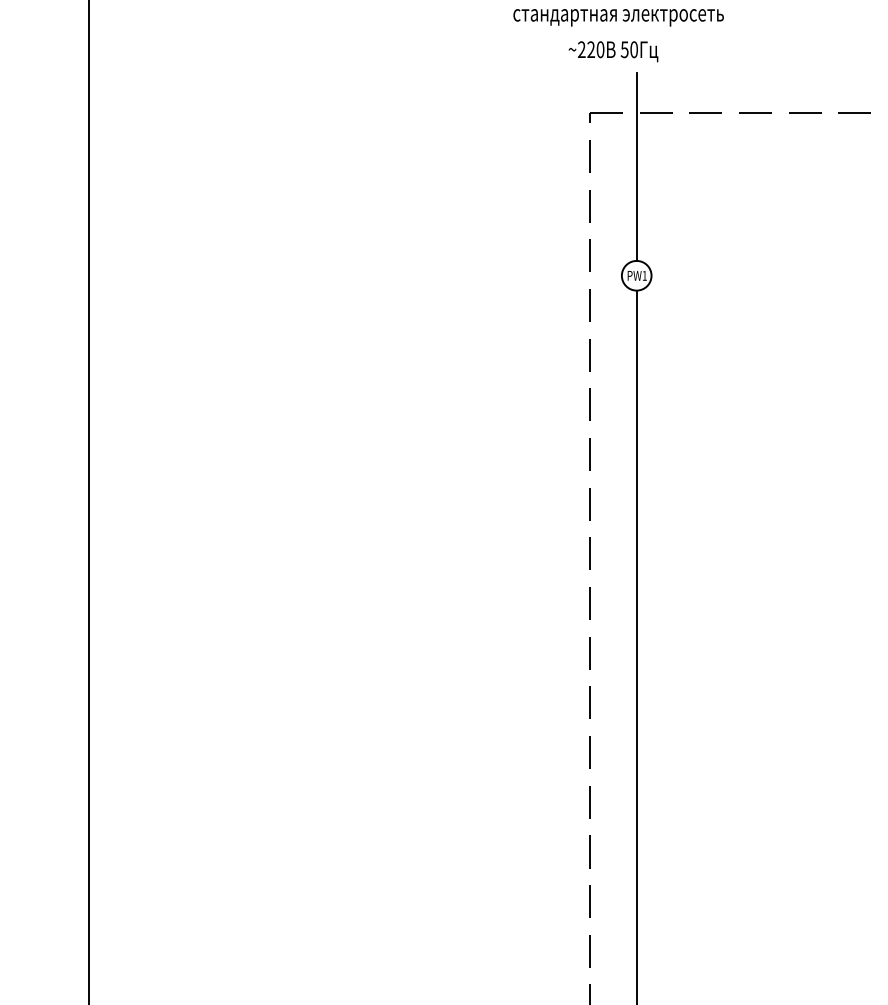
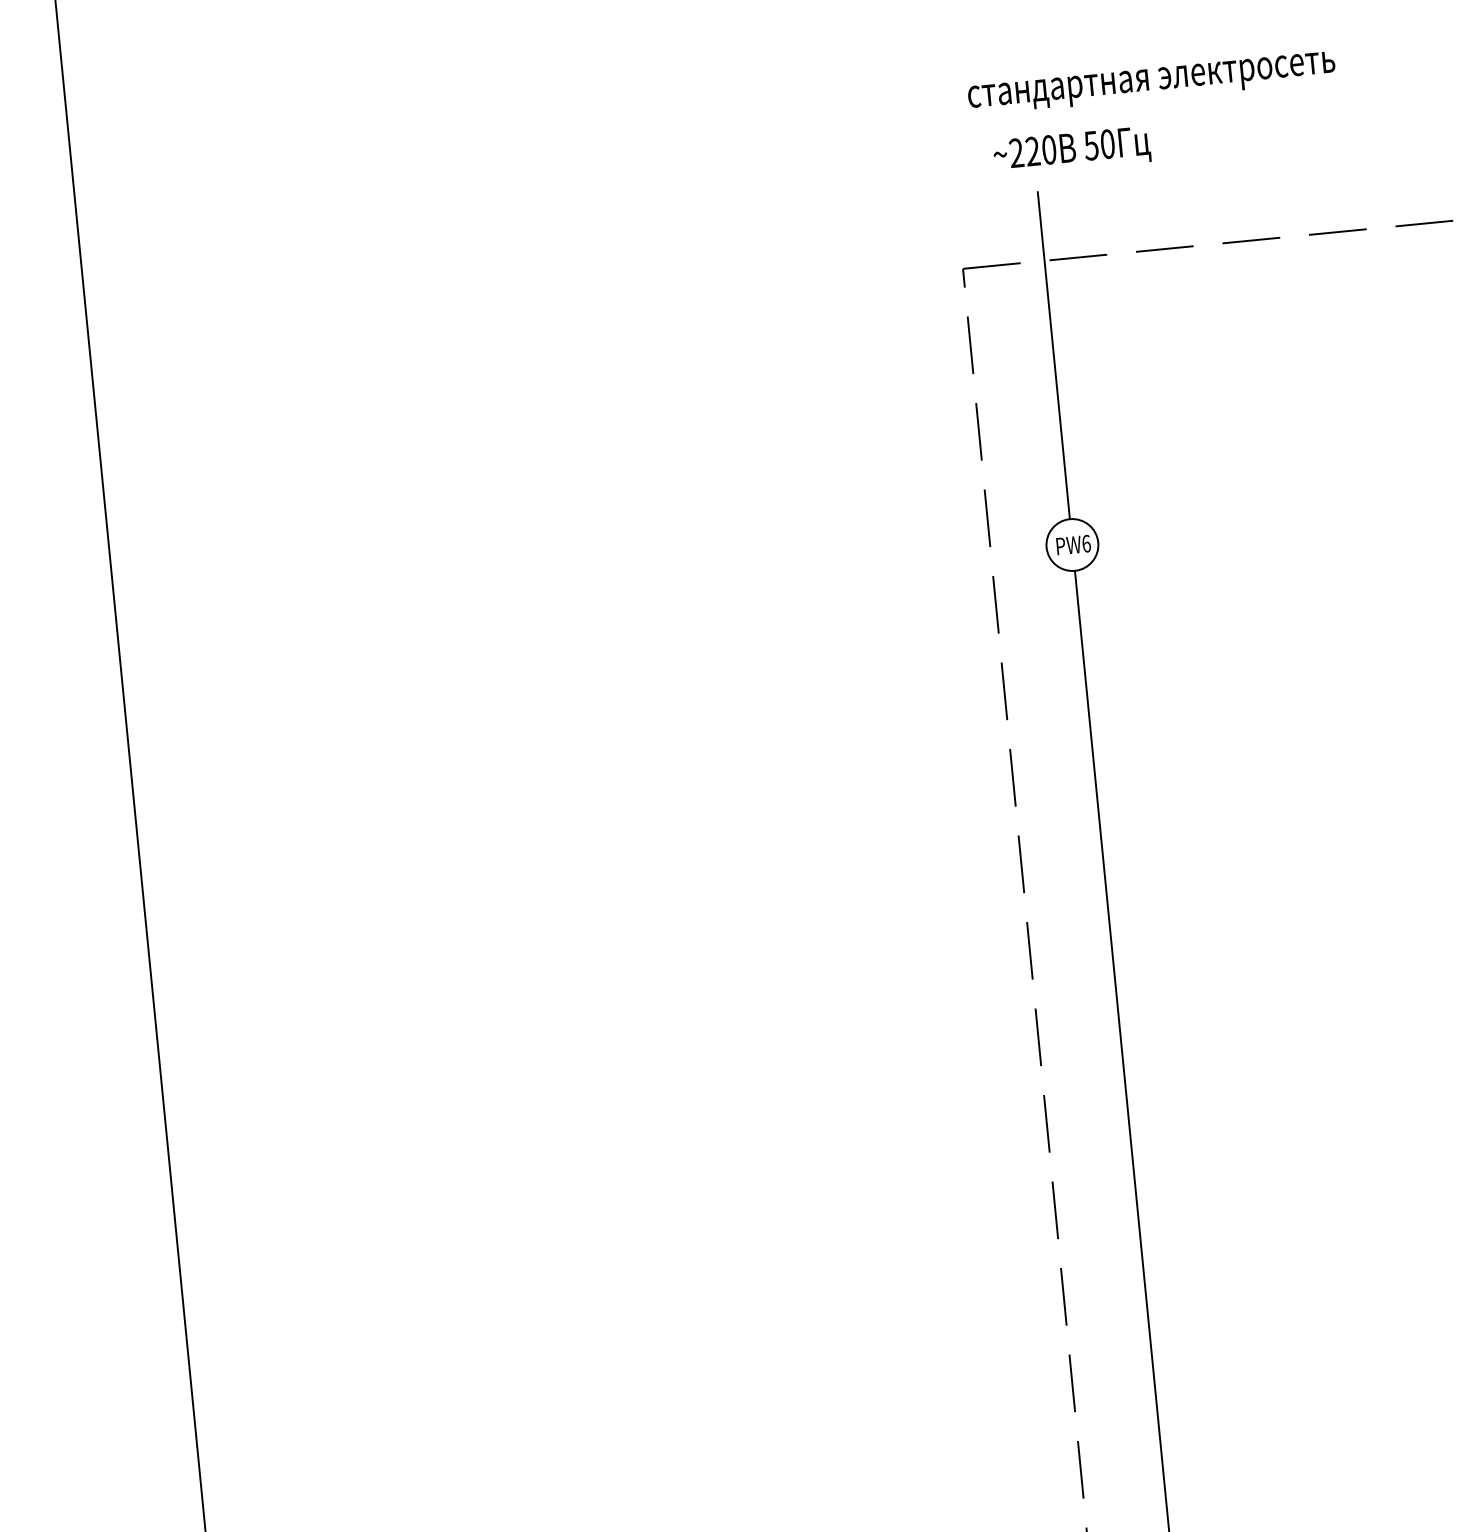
text: (618, 17) -> (1151, 83), moved
text: (613, 51) -> (1072, 150), moved
text: (644, 275) -> (1085, 543), PW1 -> PW6

